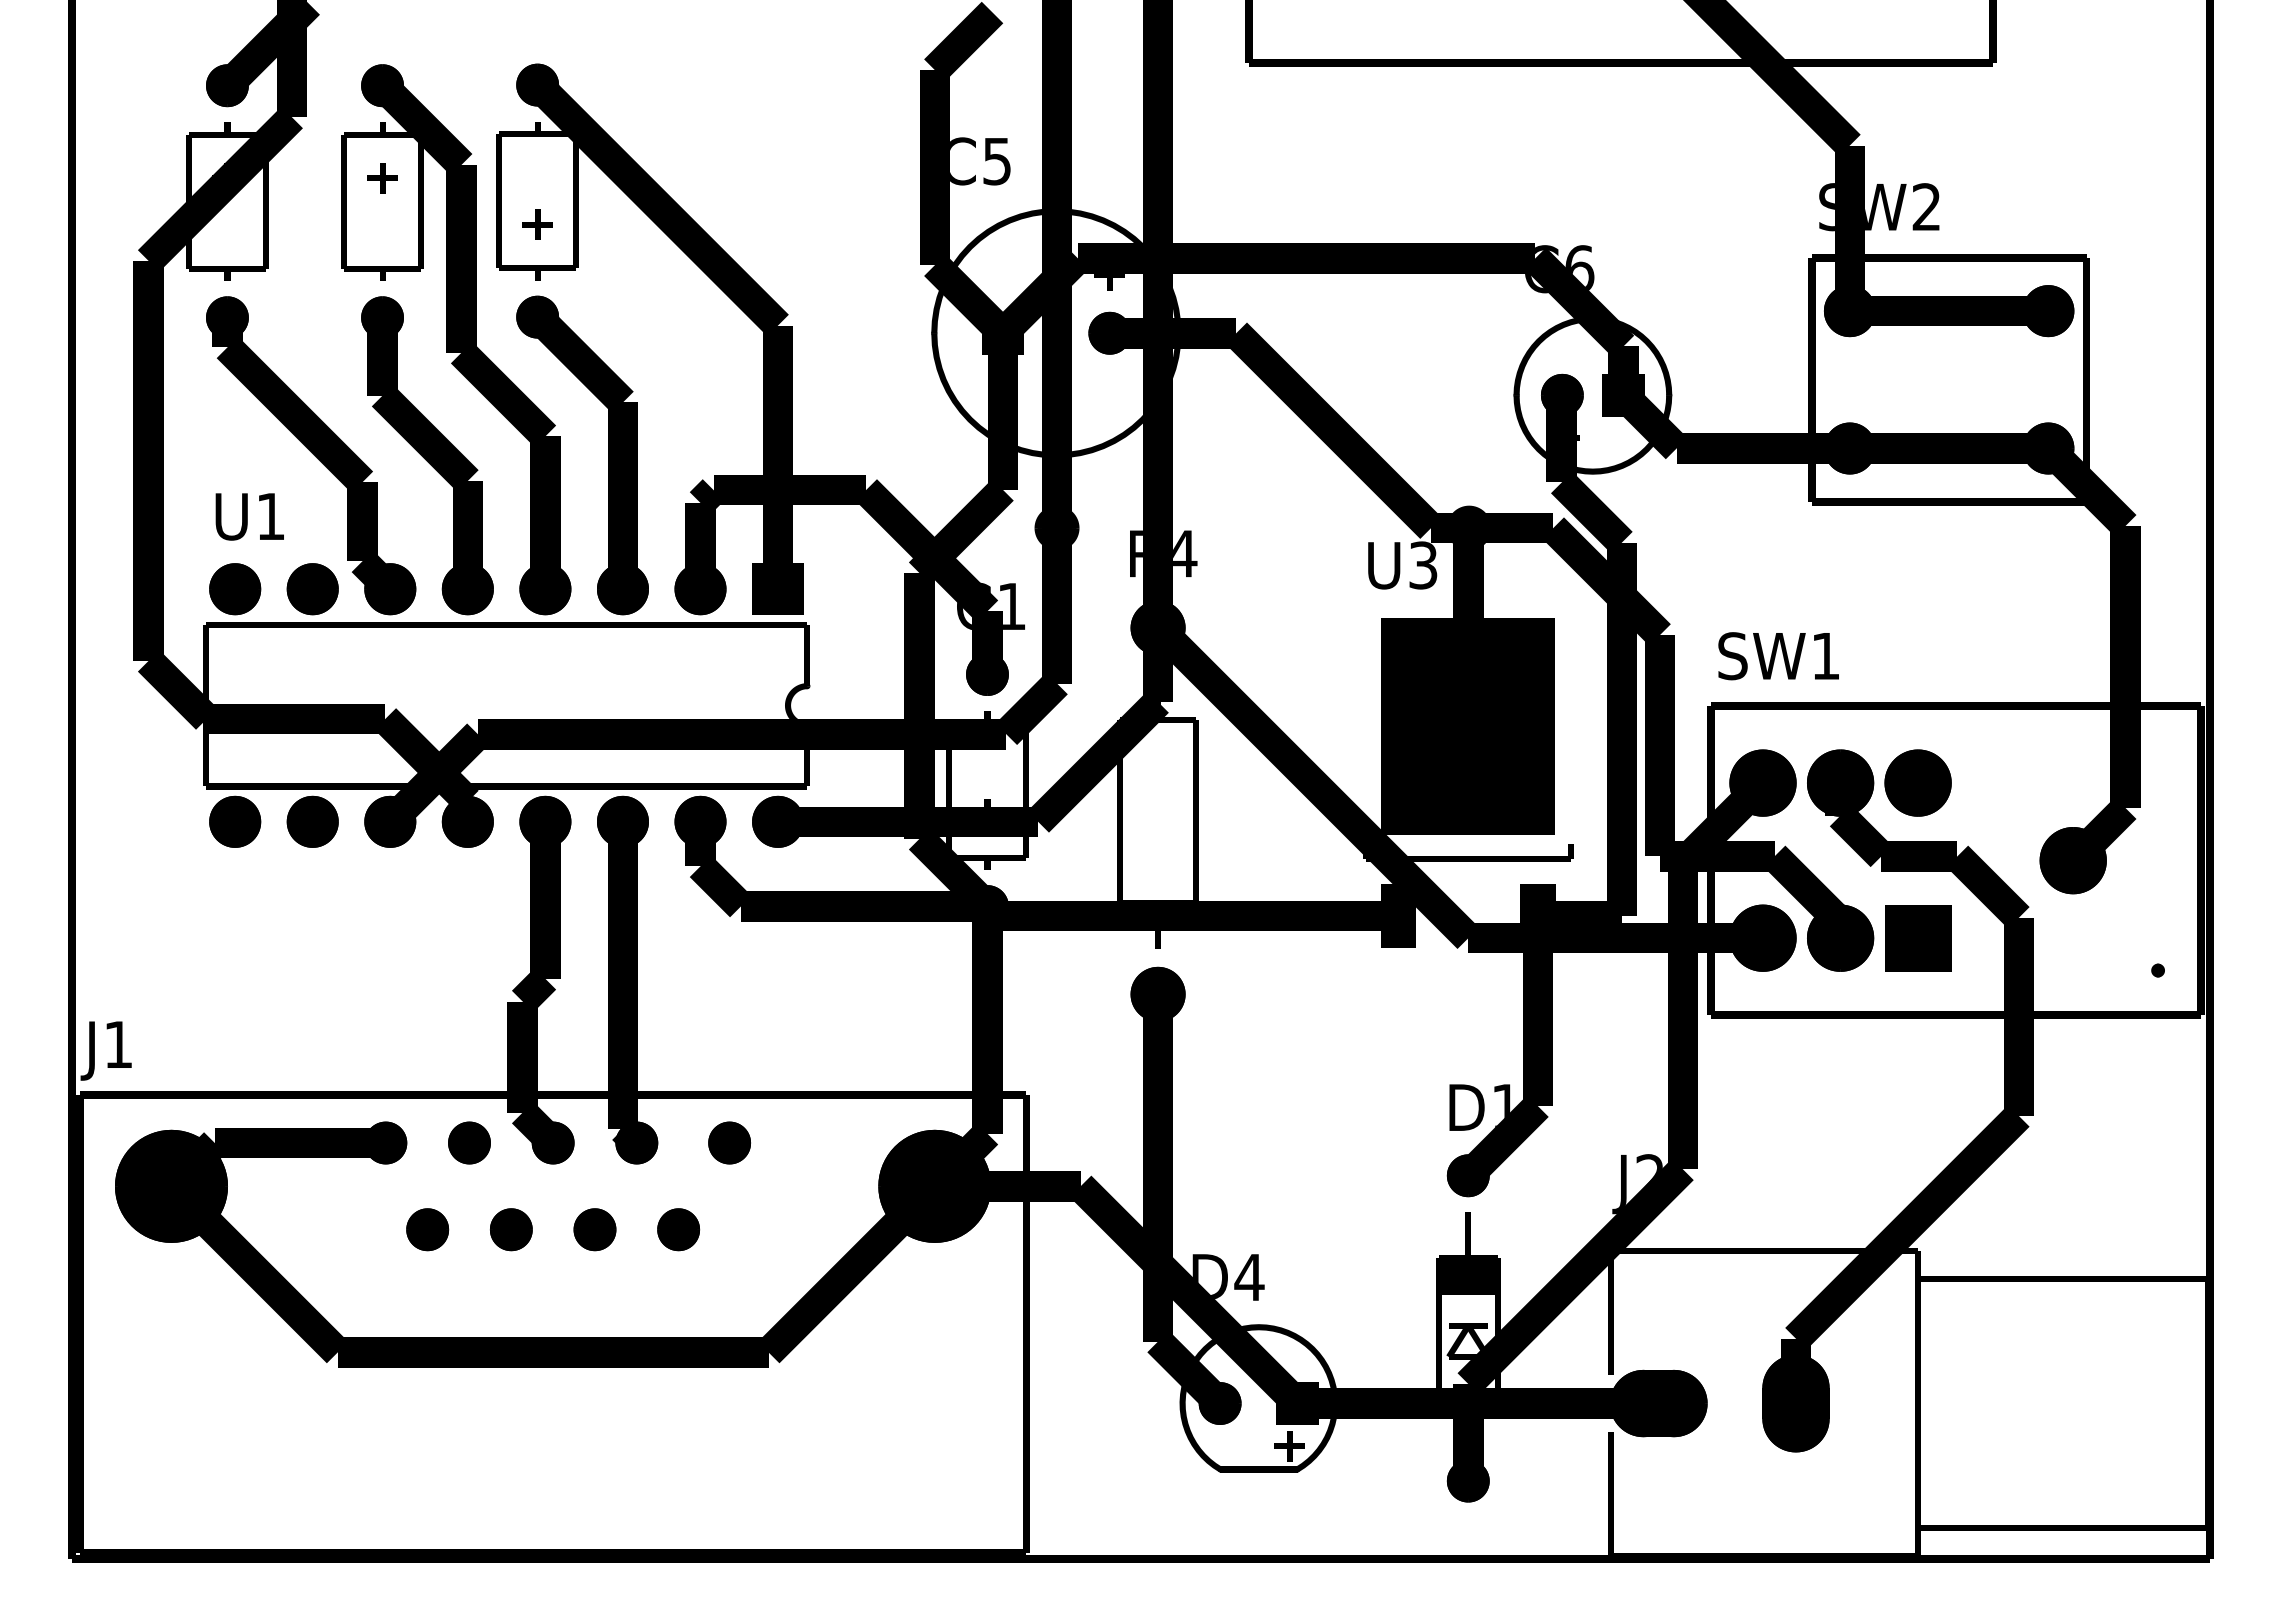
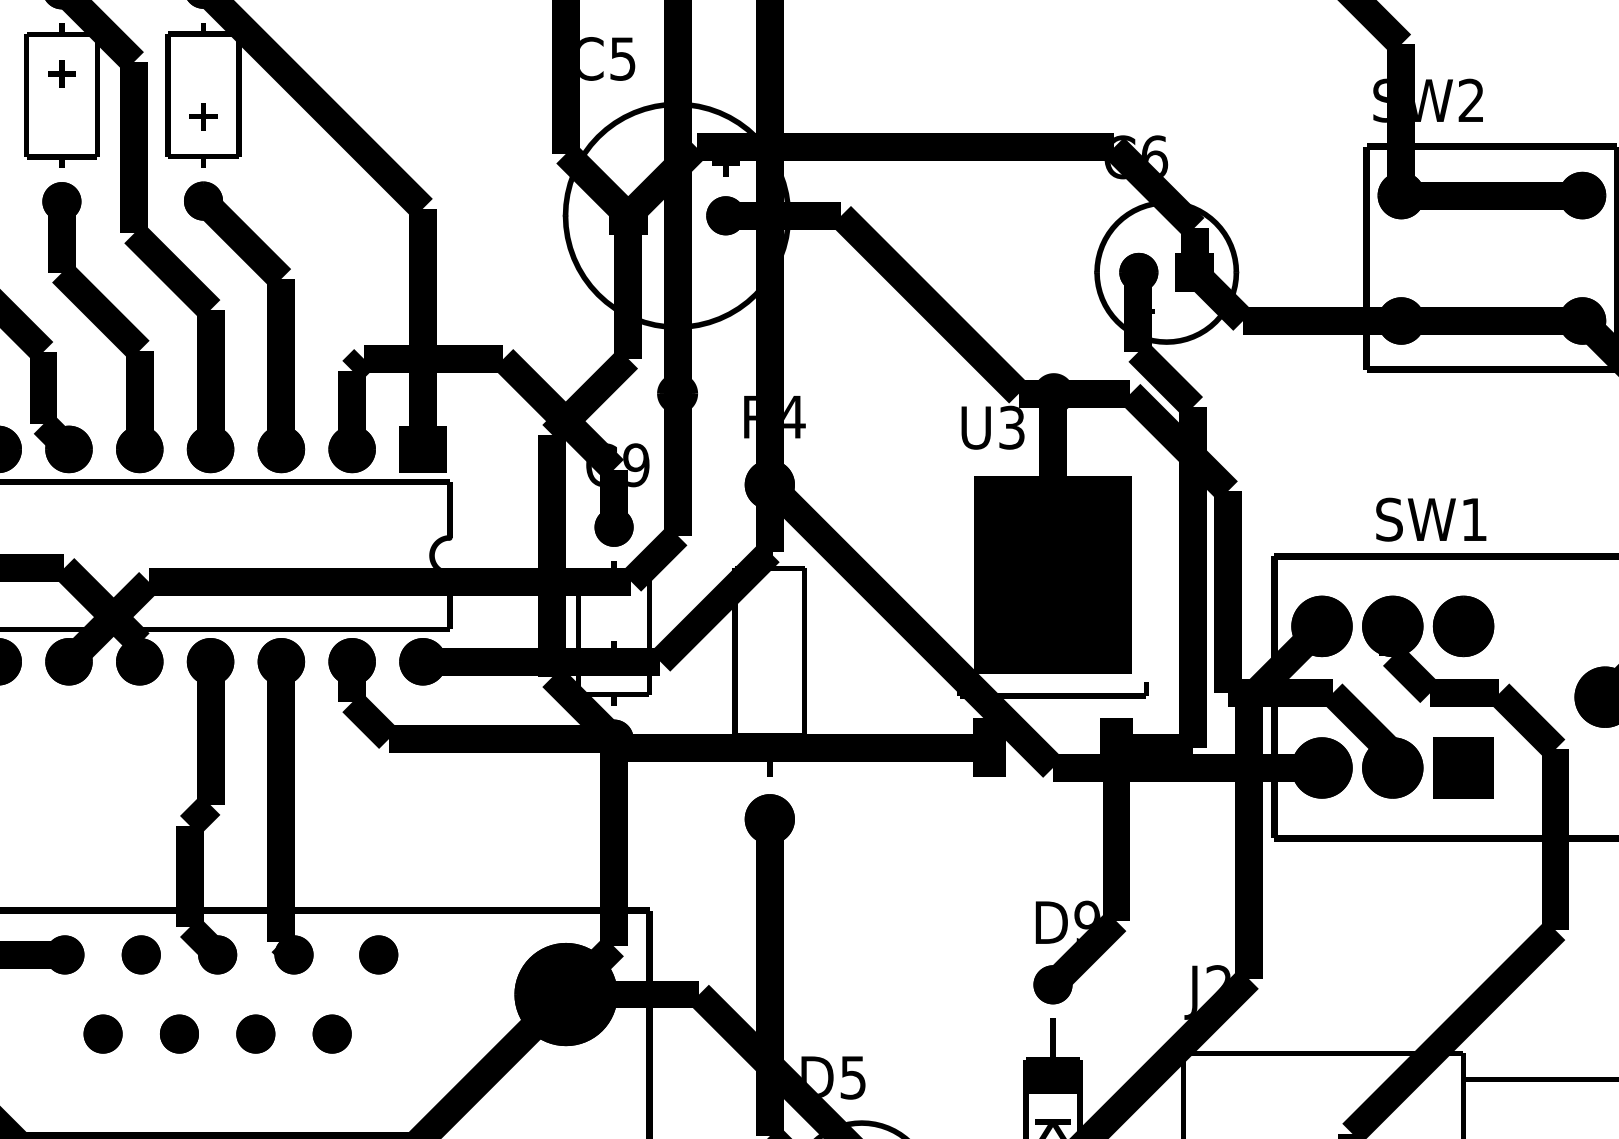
text: (1011, 606) -> (636, 465), C1 -> C9
text: (1778, 656) -> (1431, 519), moved
text: (1505, 1105) -> (1086, 920), D1 -> D9
text: (1249, 1277) -> (853, 1077), D4 -> D5

